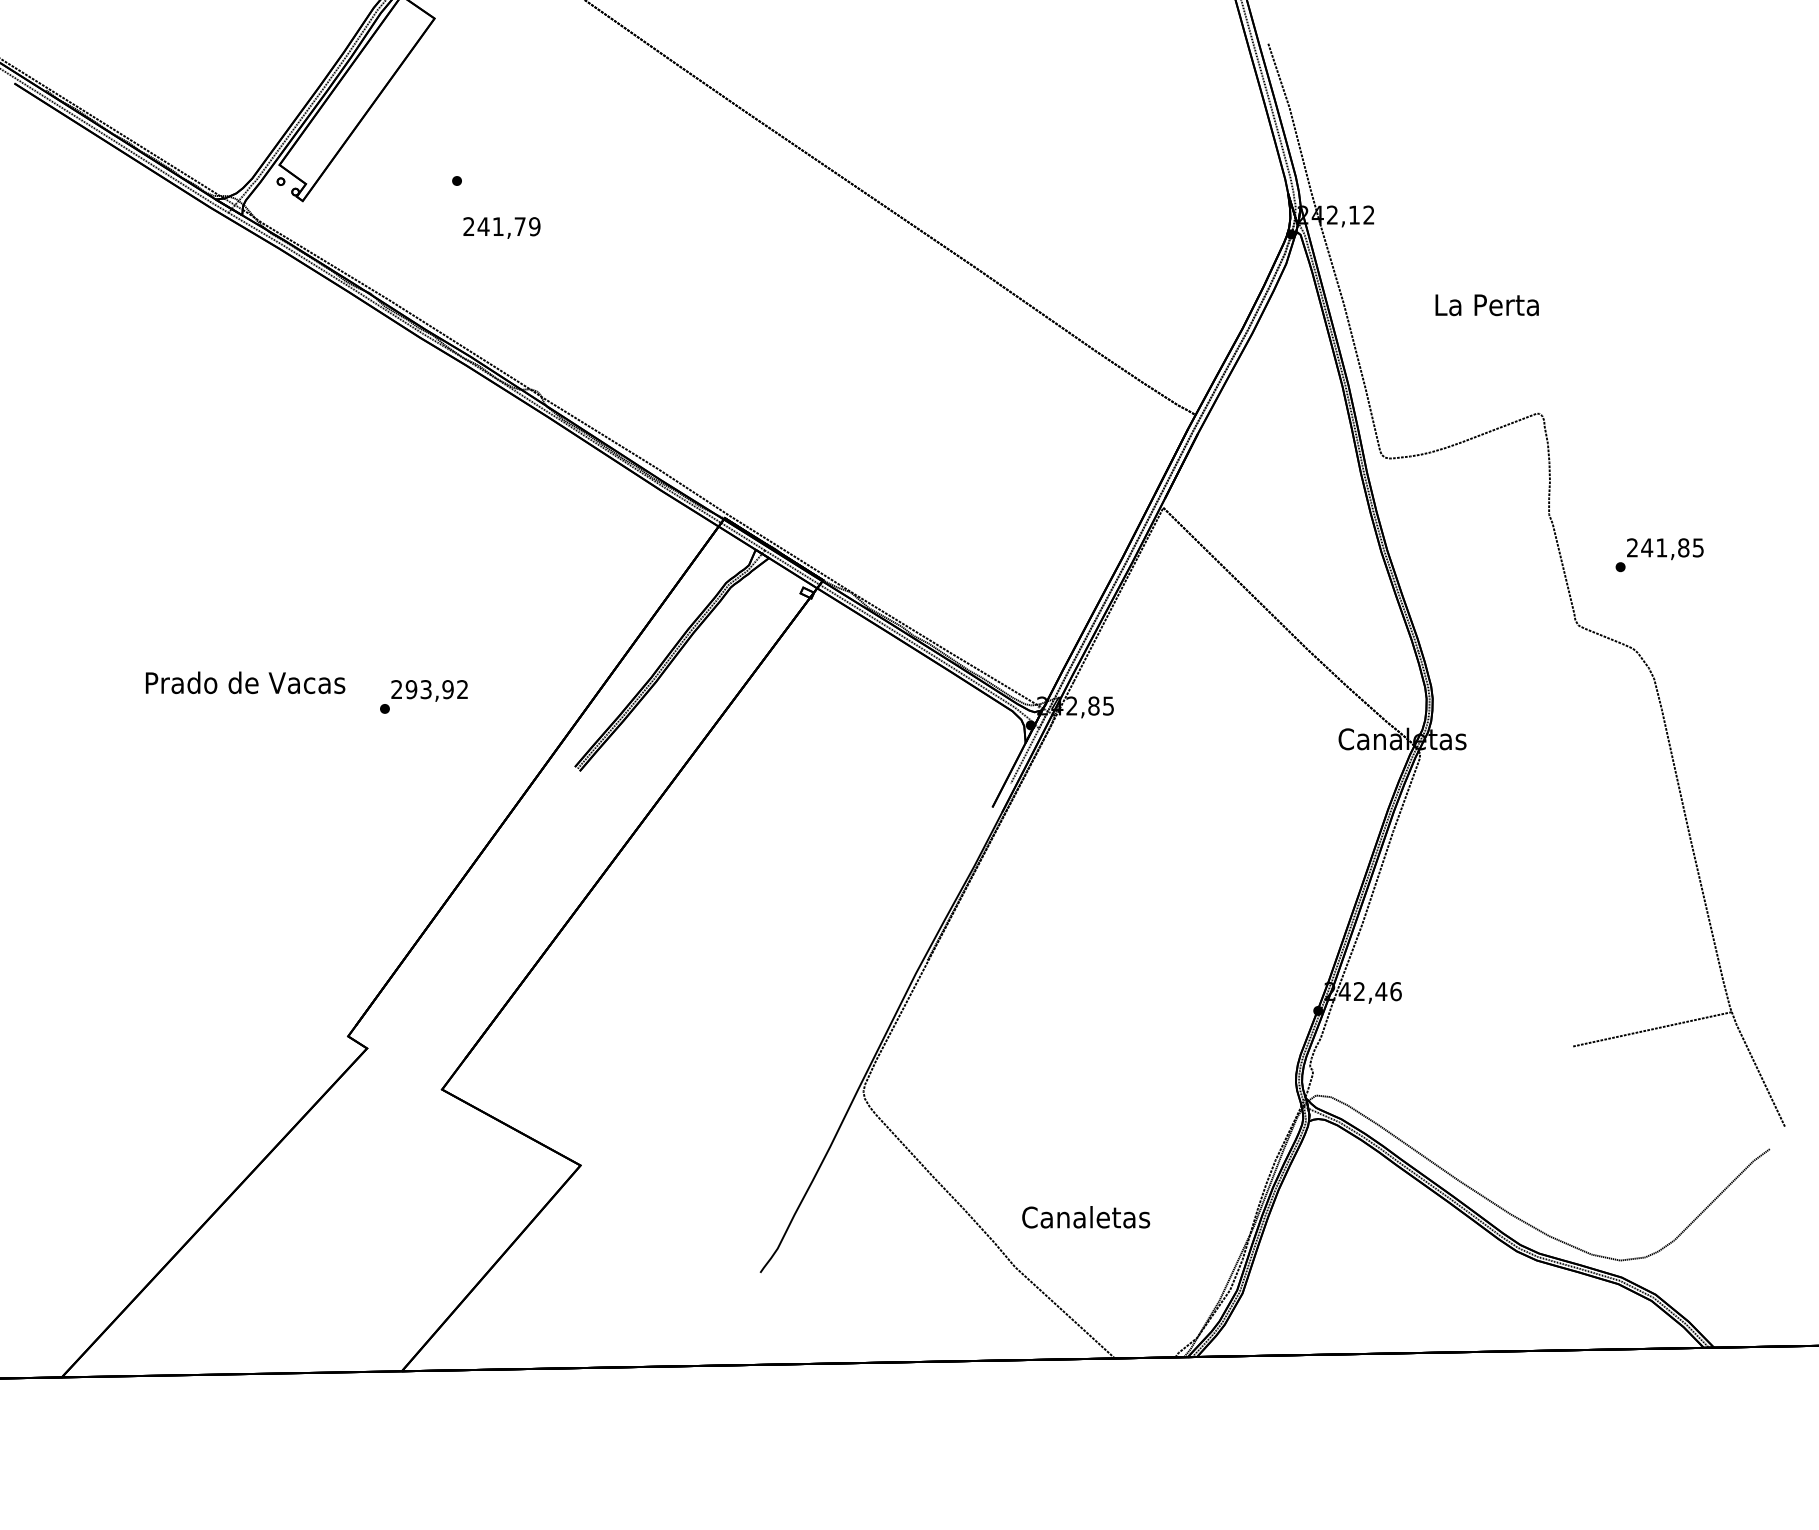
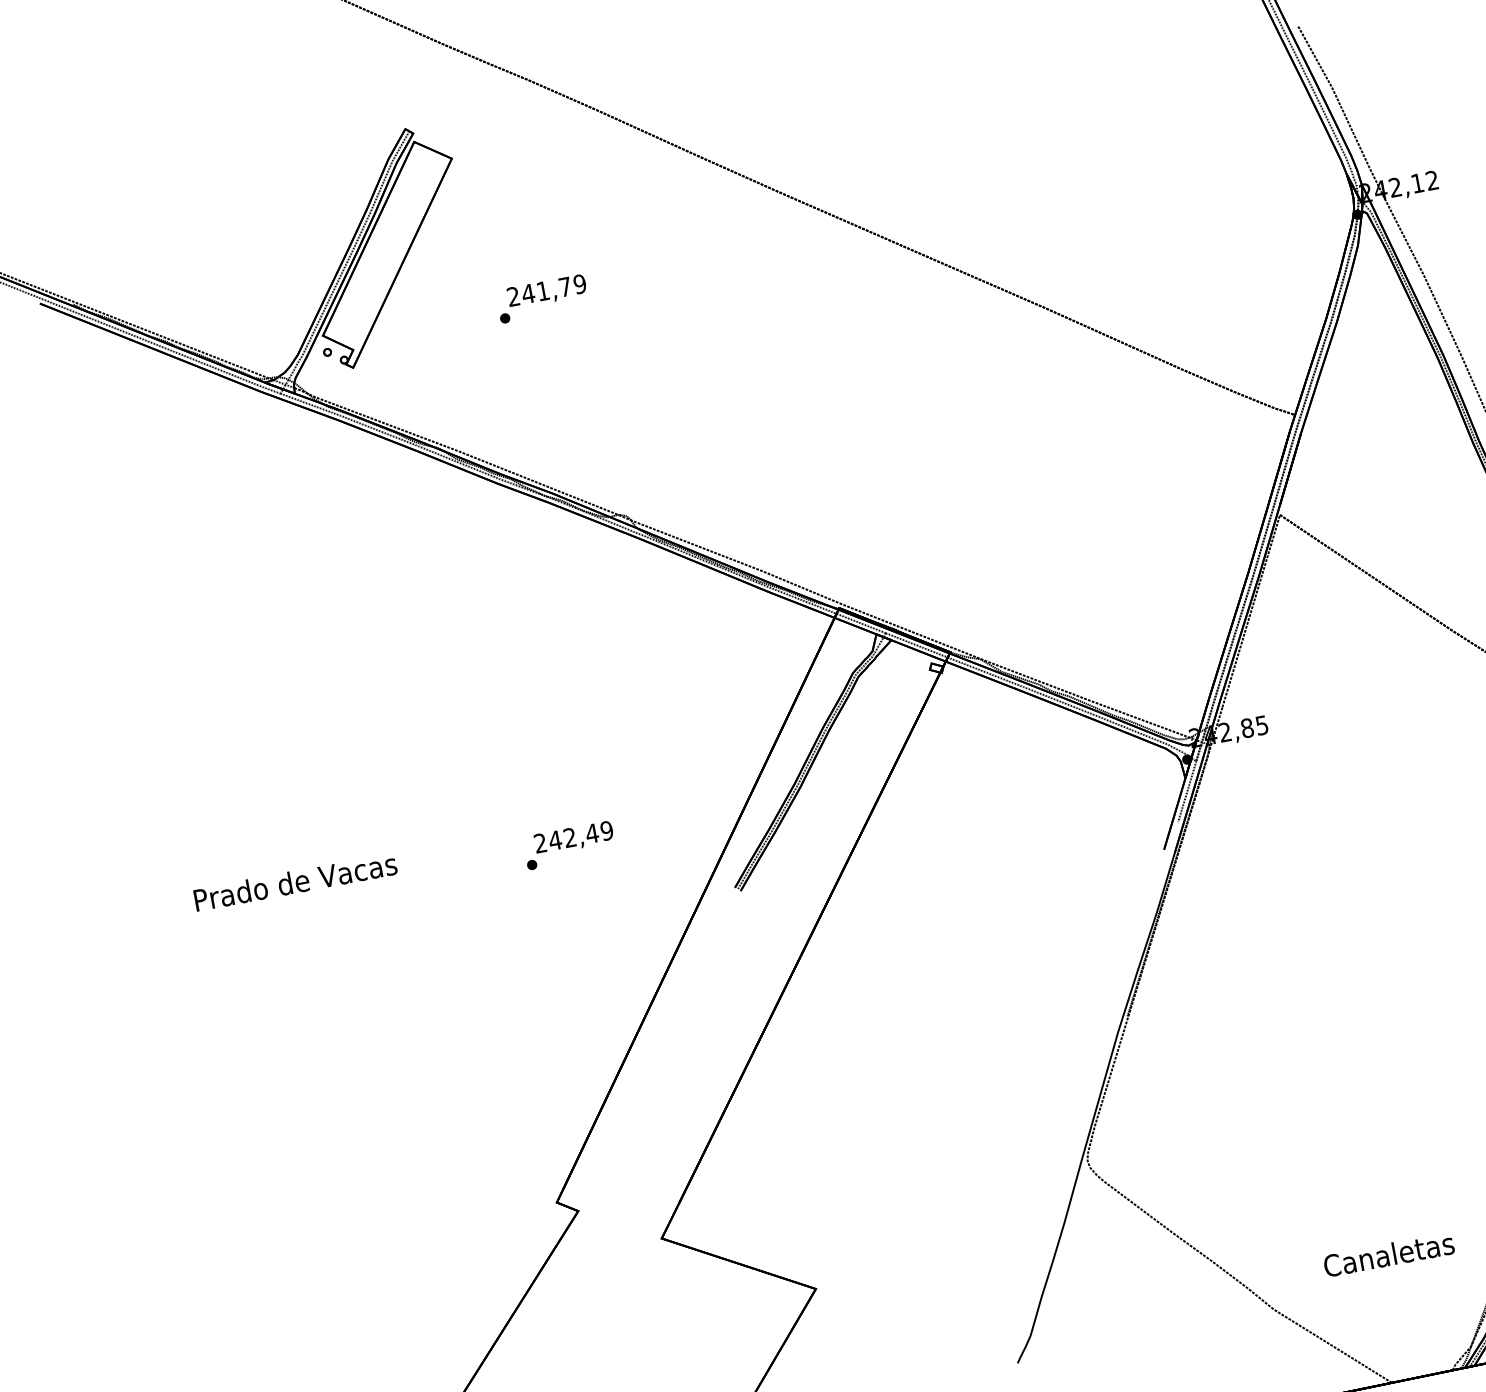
text: (501, 227) -> (546, 291), moved
text: (245, 682) -> (295, 881), moved
text: (436, 689) -> (580, 835), 293,92 -> 242,49
text: (1086, 1217) -> (1389, 1254), moved

